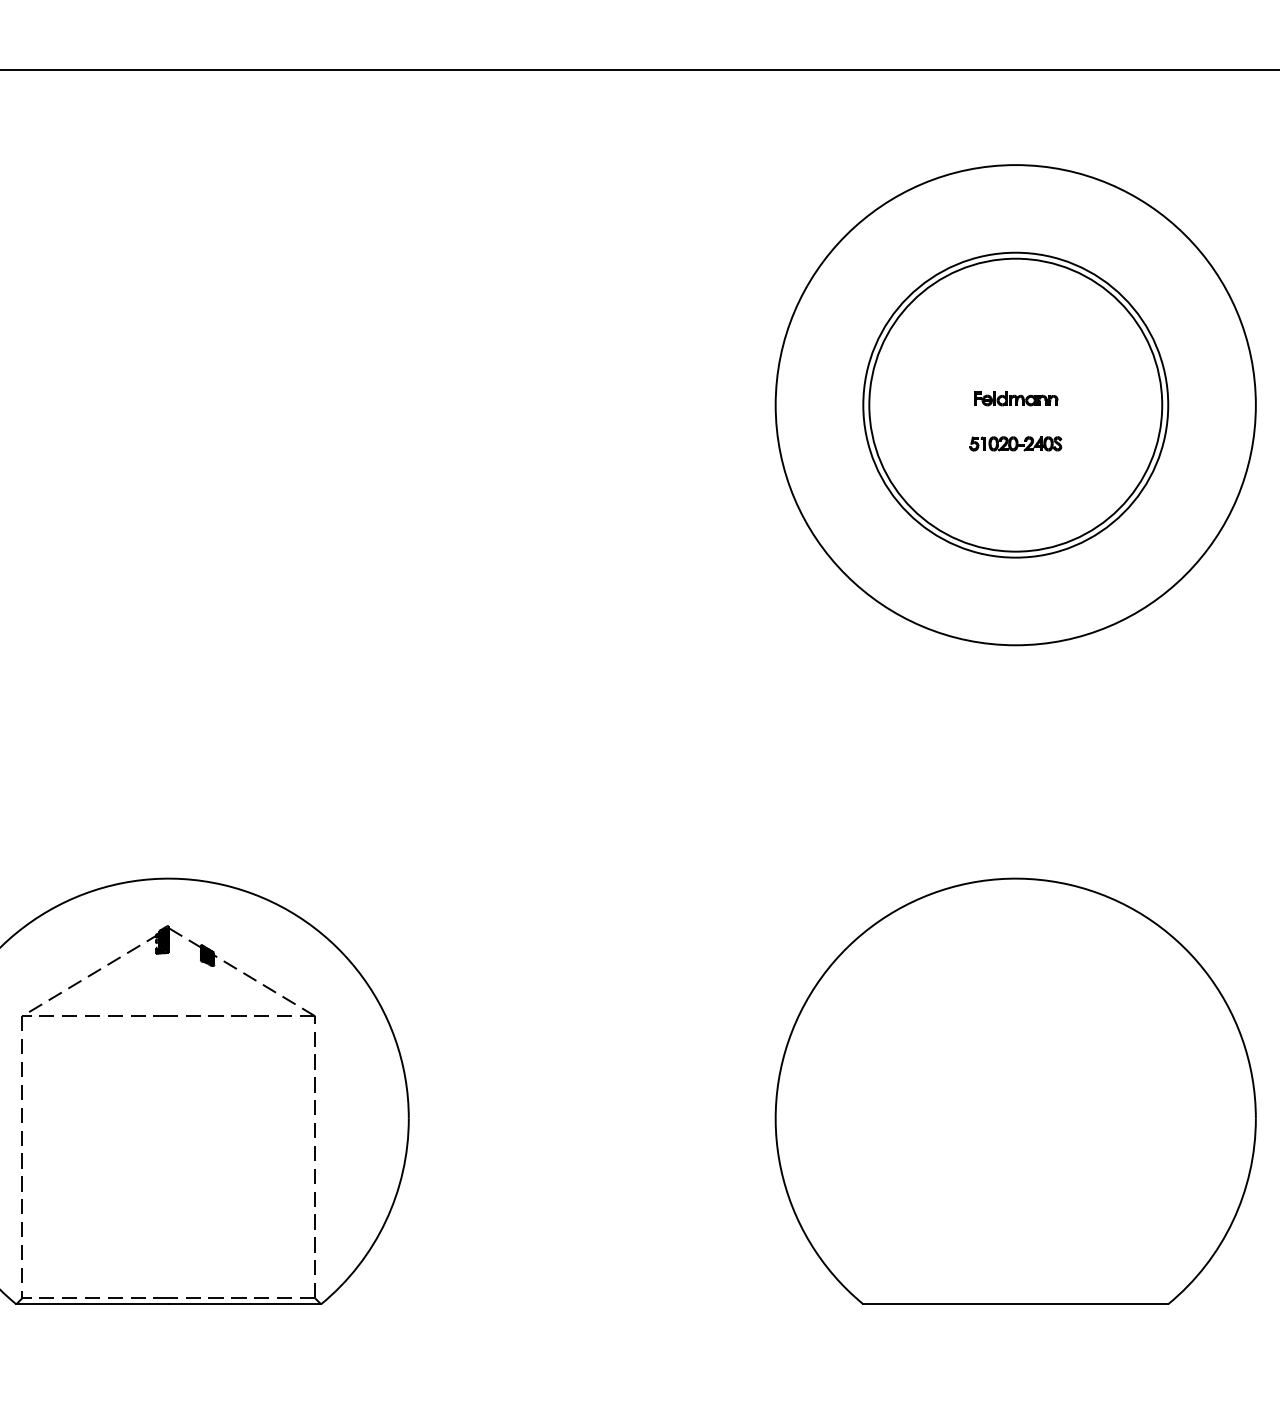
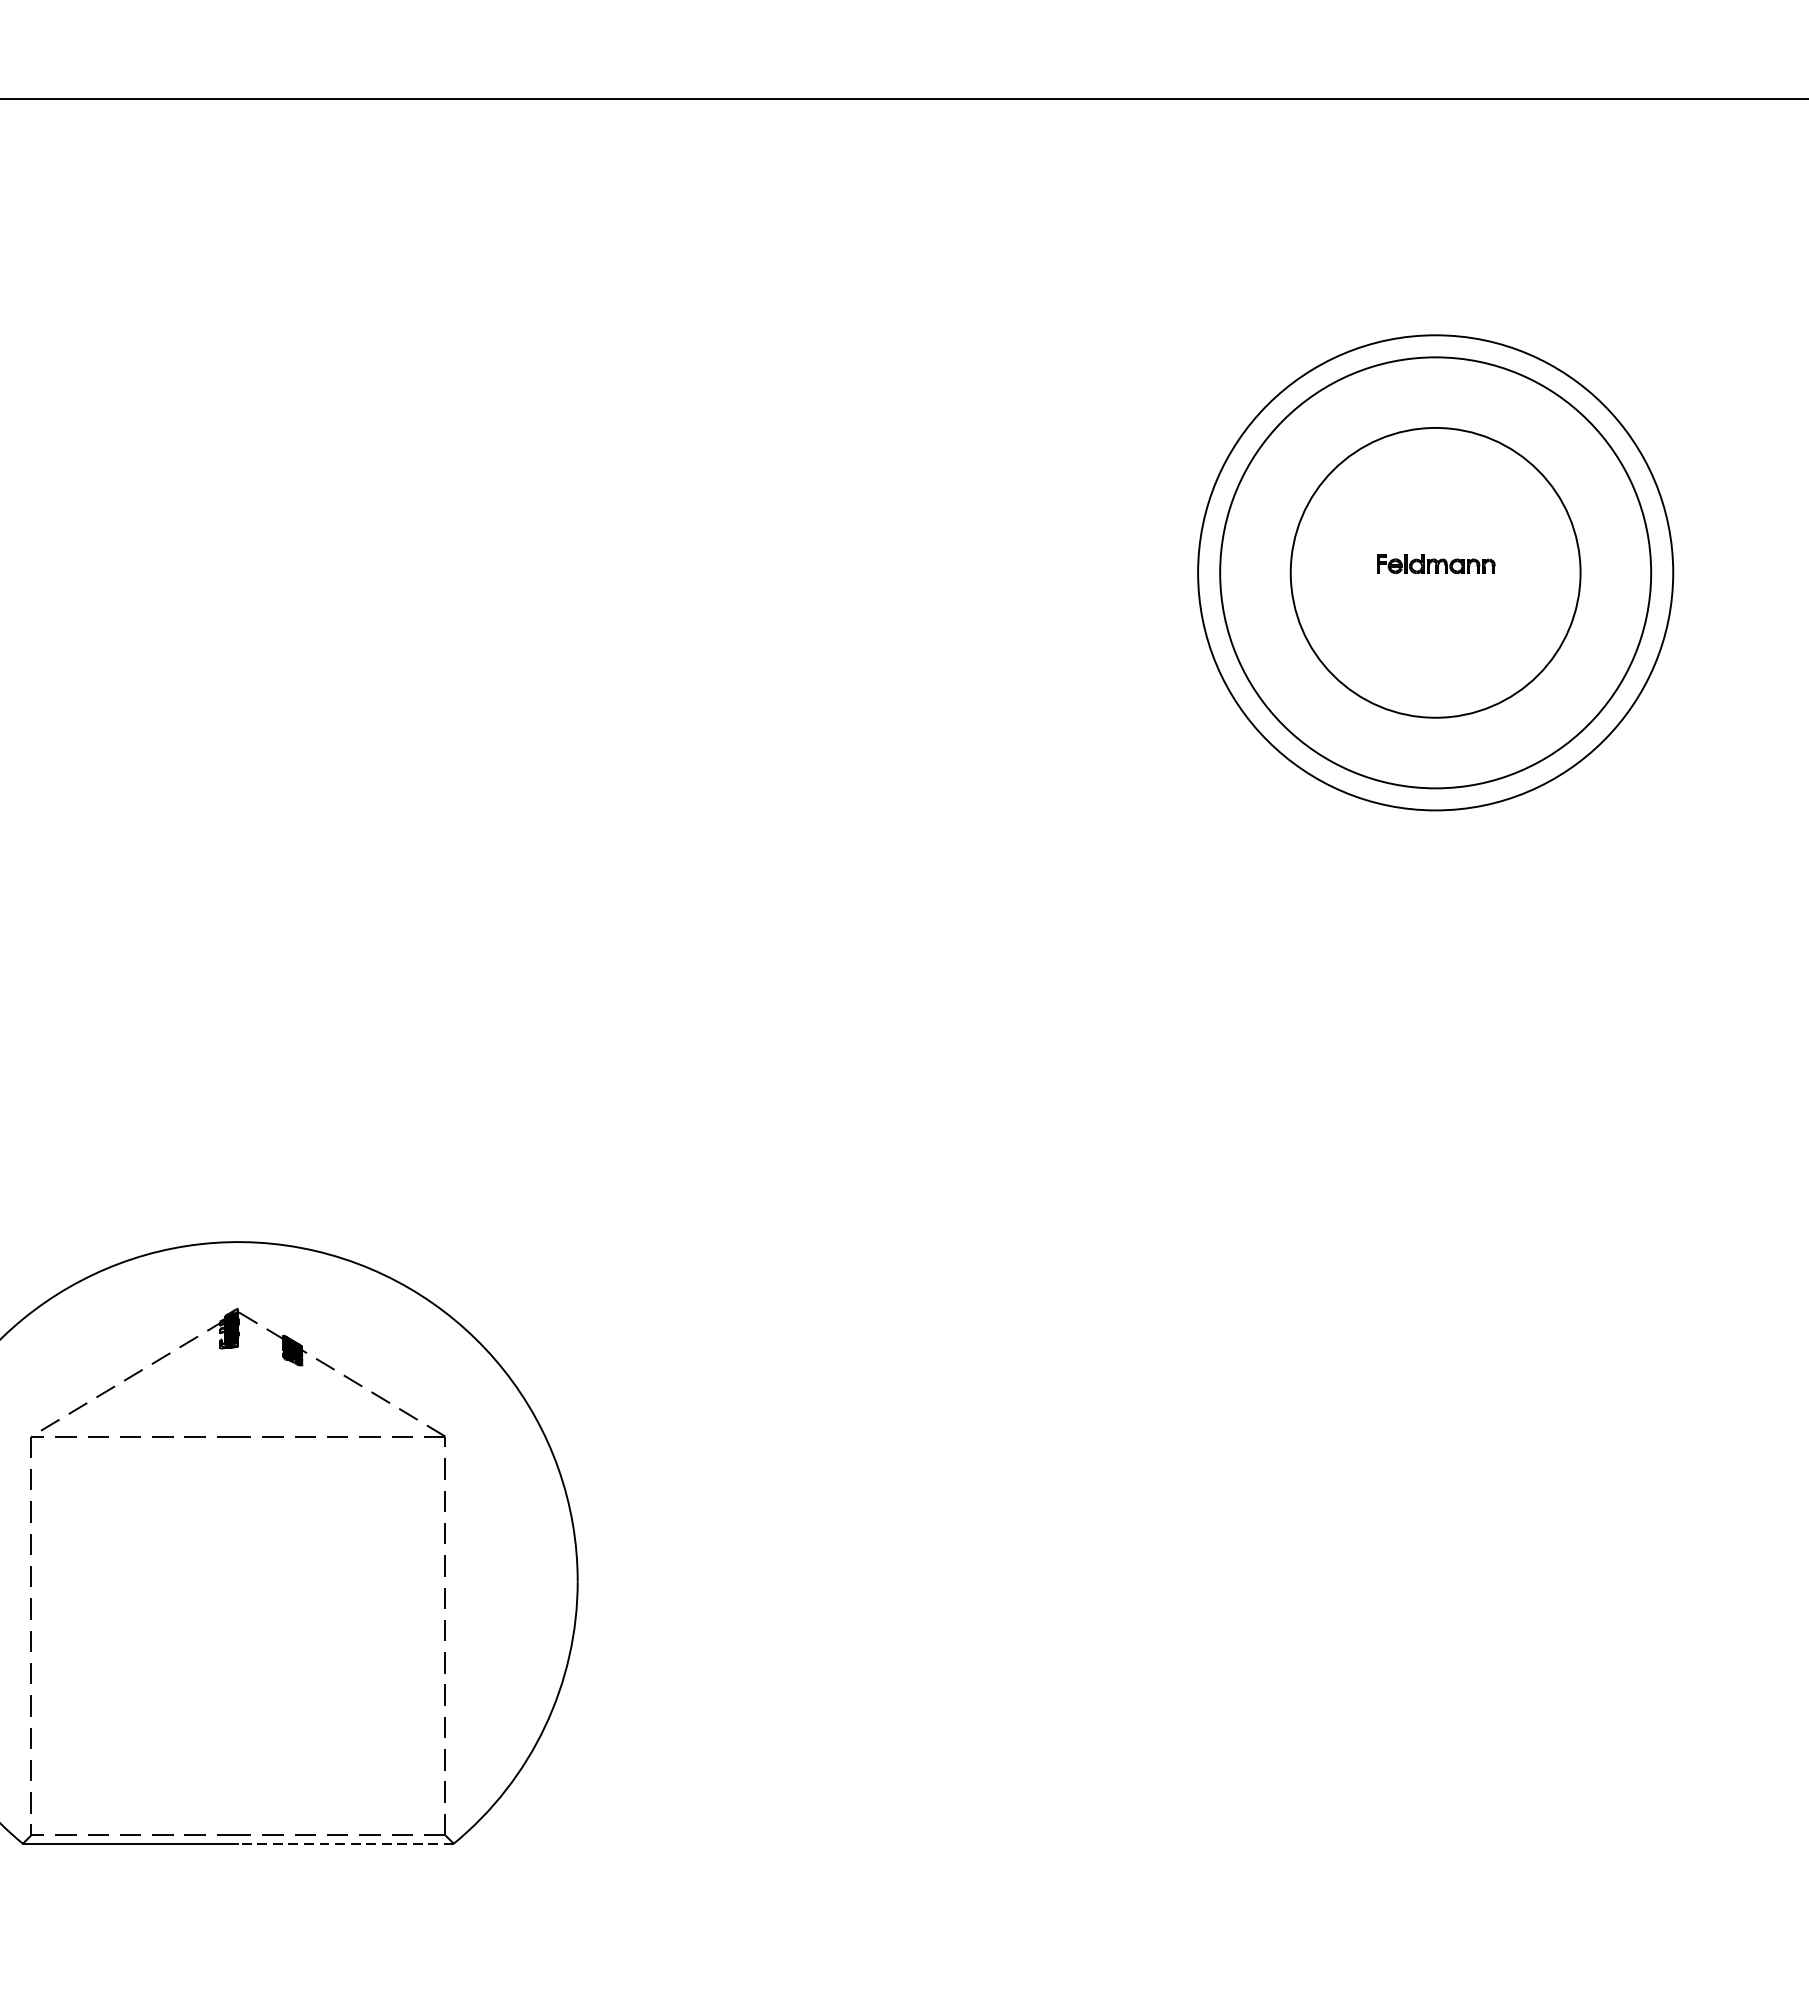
circle: (1015, 404) -> (1435, 571), size x0.7
circle: (1015, 405) -> (1435, 573), size x0.7
part: (1015, 443) -> (1435, 627), removed
part: (1015, 1090) -> (1435, 1541), removed
line: (244, 1304) -> (345, 1844), solid -> dashed

